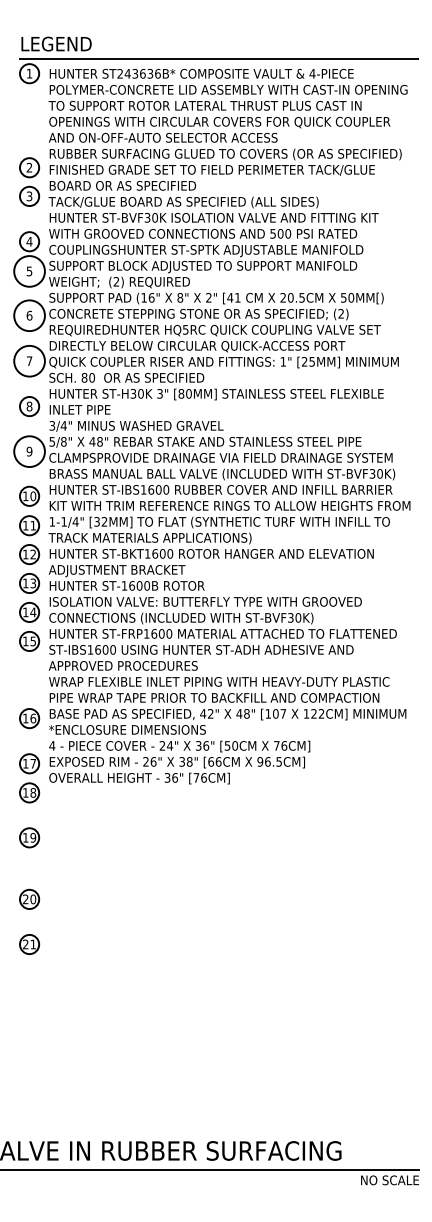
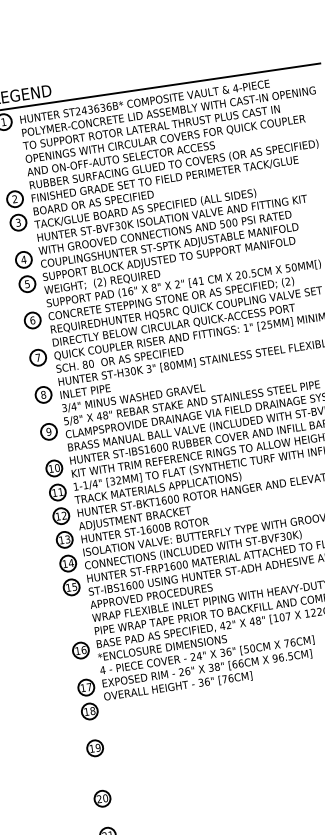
circle: (29, 271) -> (27, 284), size x0.62
circle: (29, 315) -> (32, 320), size x0.62
circle: (29, 360) -> (38, 357), size x0.62
circle: (29, 451) -> (48, 431), size x0.62

